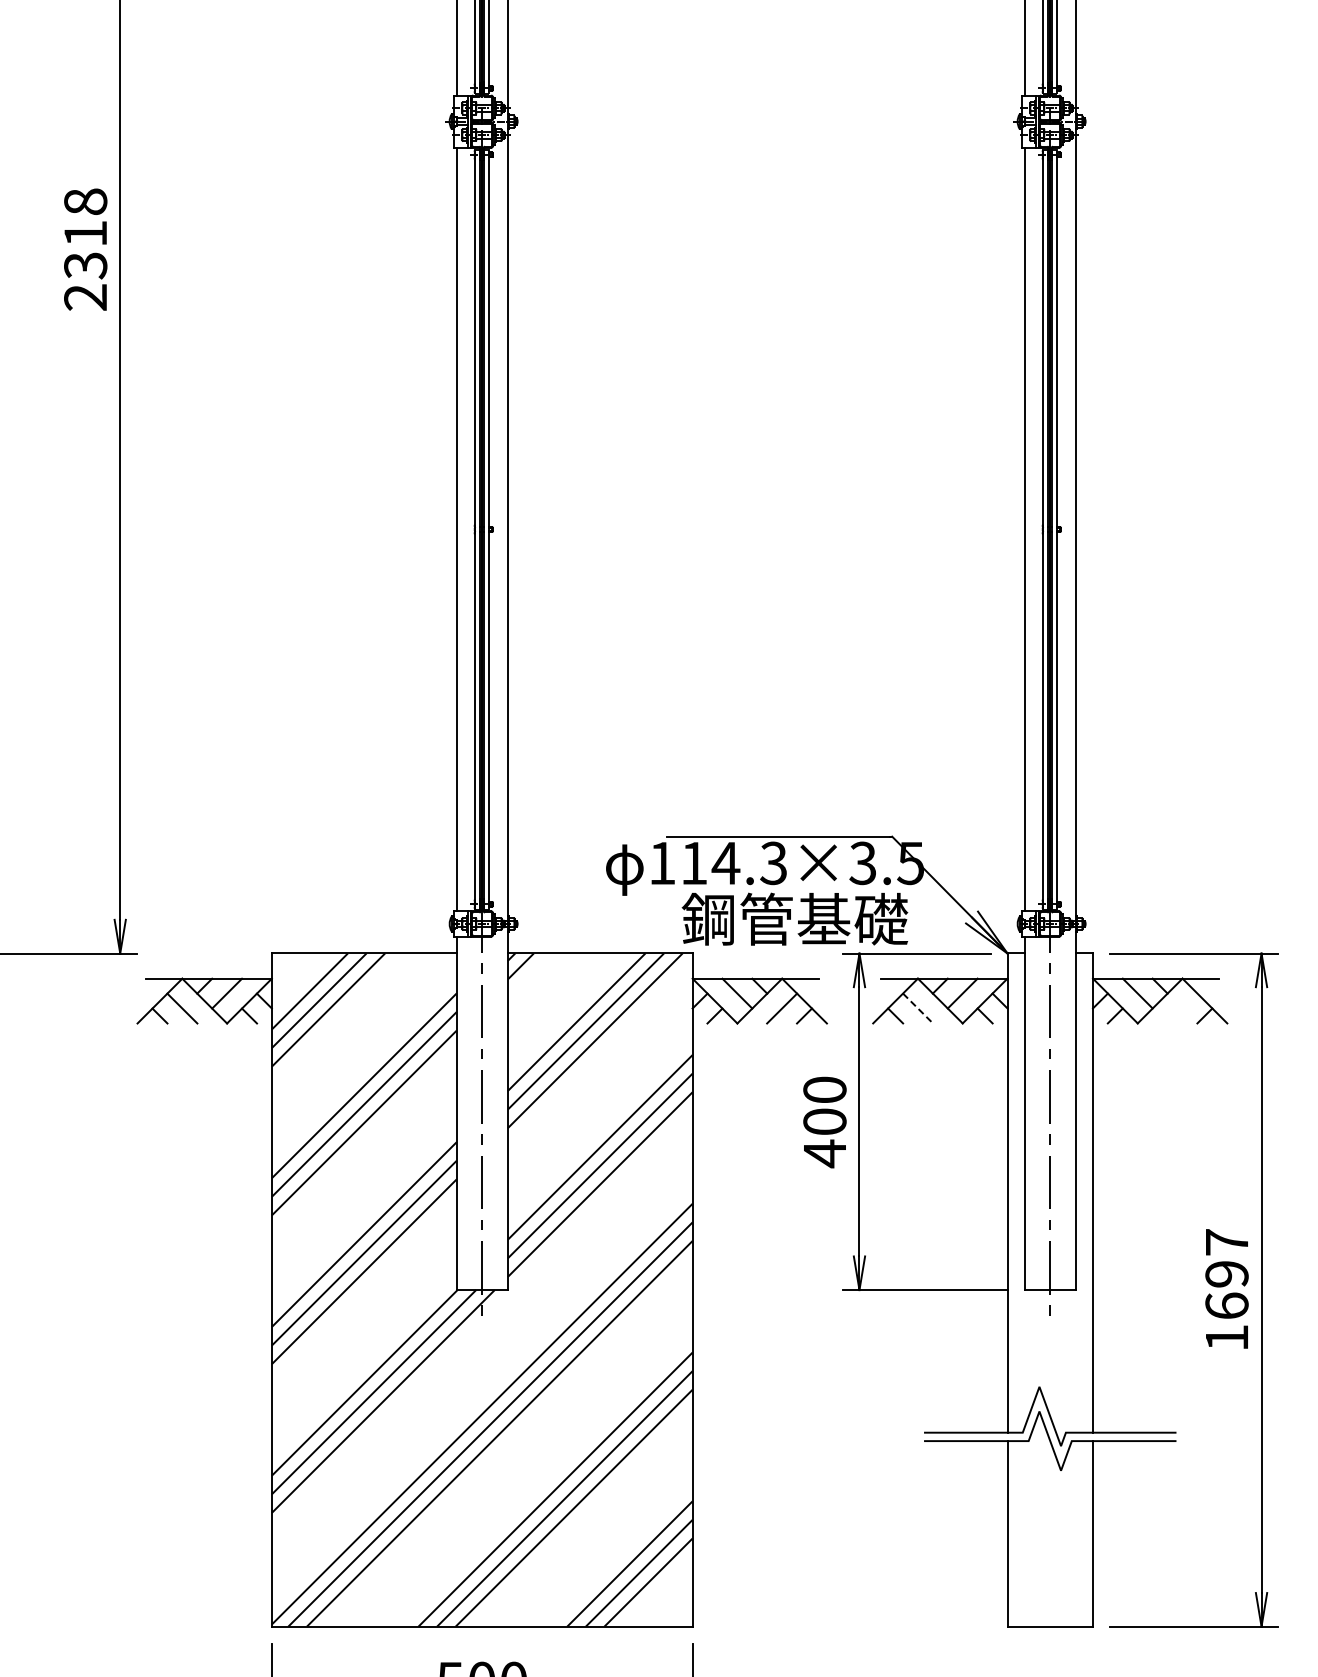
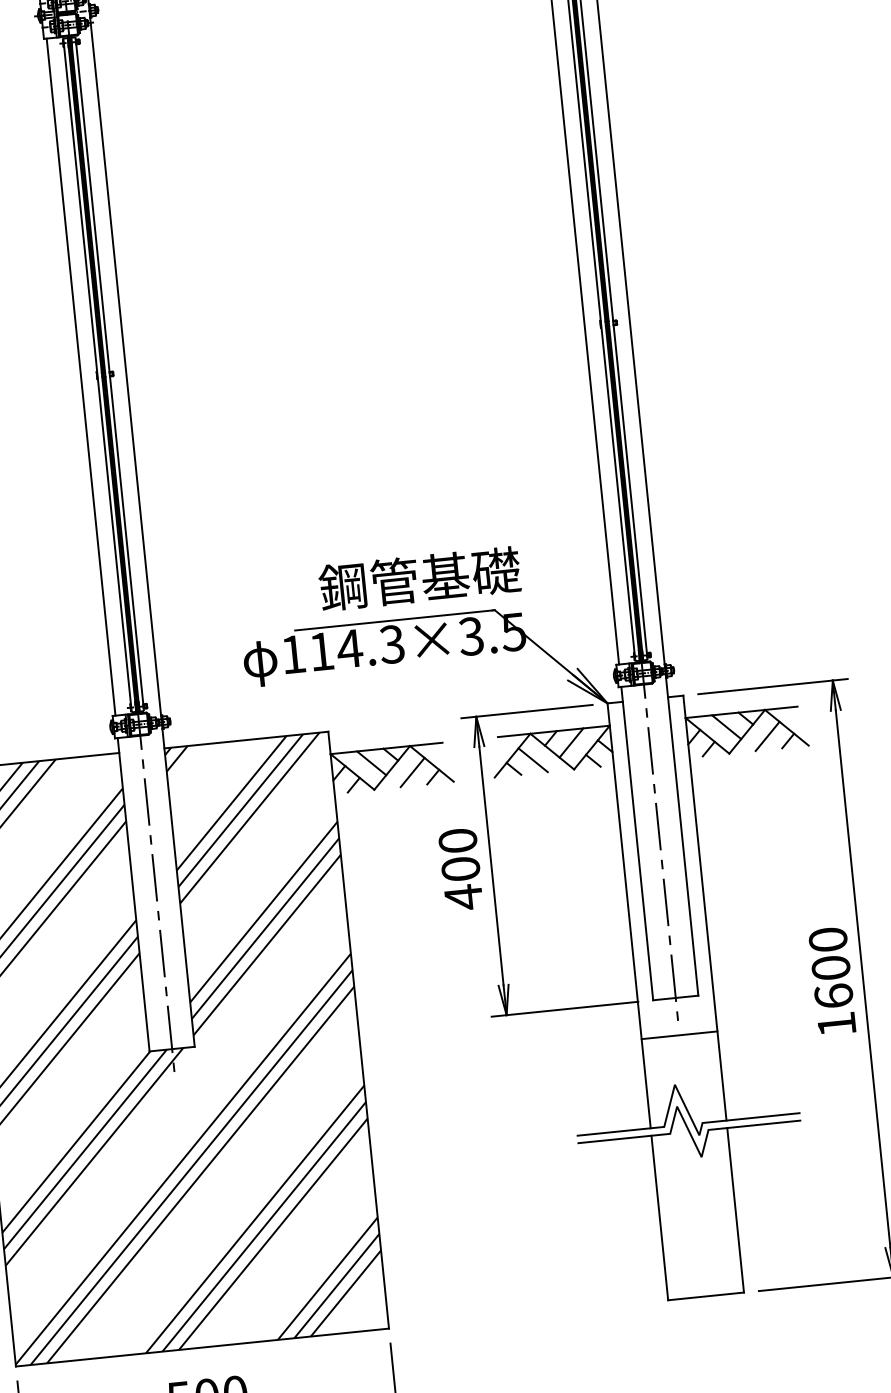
text: (794, 918) -> (419, 578), moved
line: (918, 1008) -> (533, 760), dashed -> solid
line: (1182, 1008) -> (767, 736), added
text: (1226, 1258) -> (829, 954), 1697 -> 1600
line: (1050, 1332) -> (679, 1035), added

